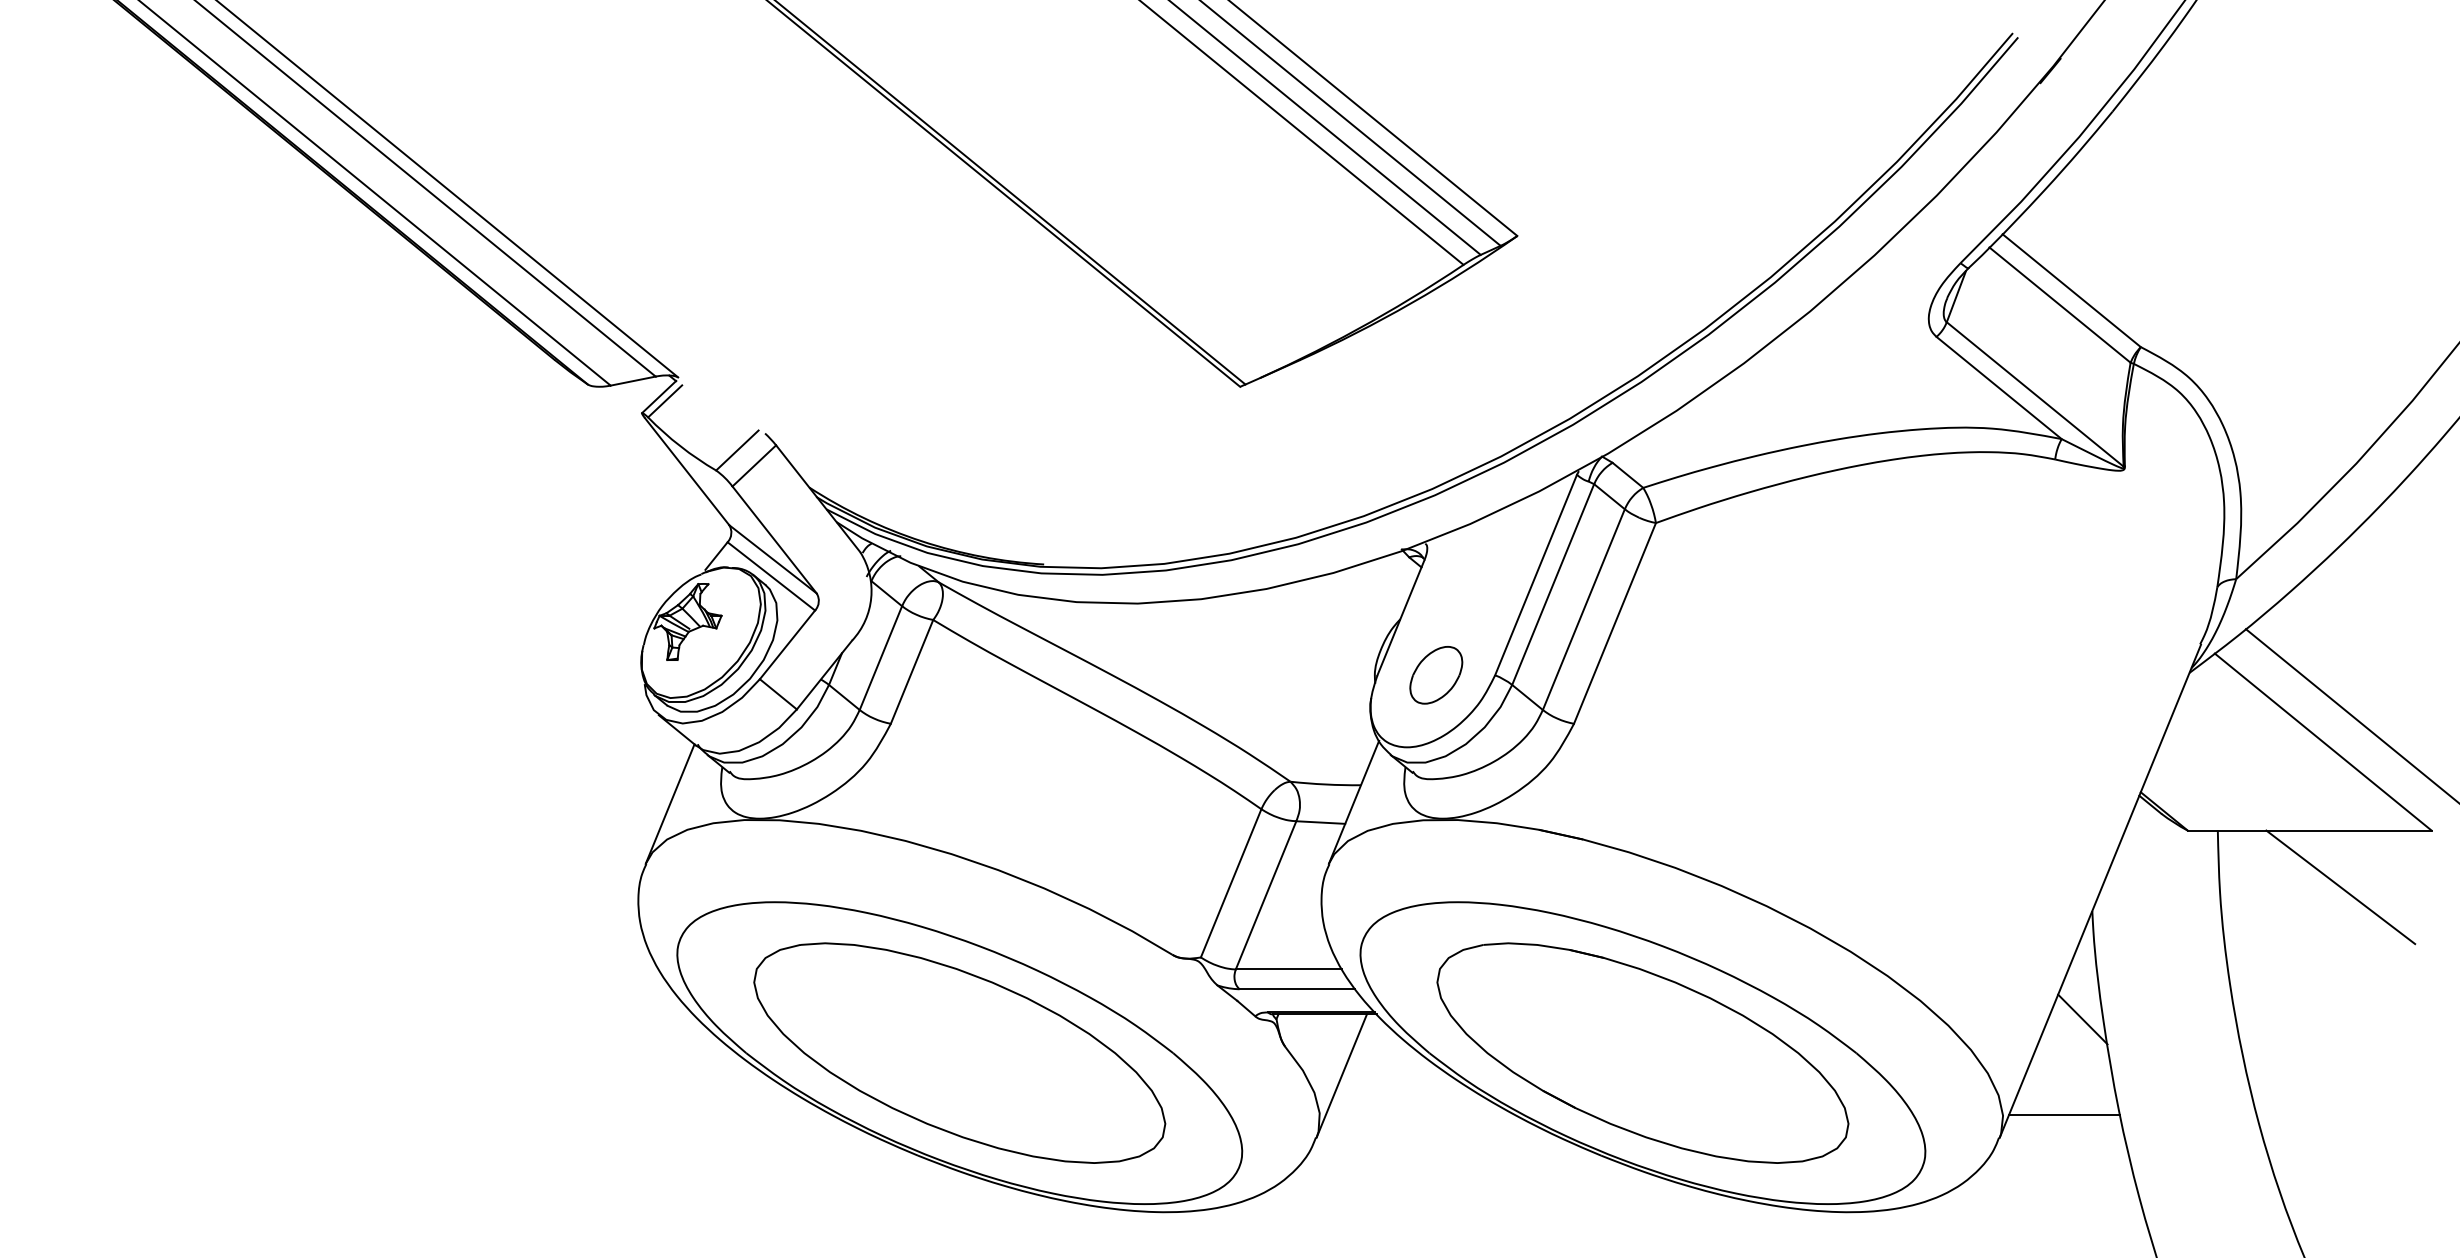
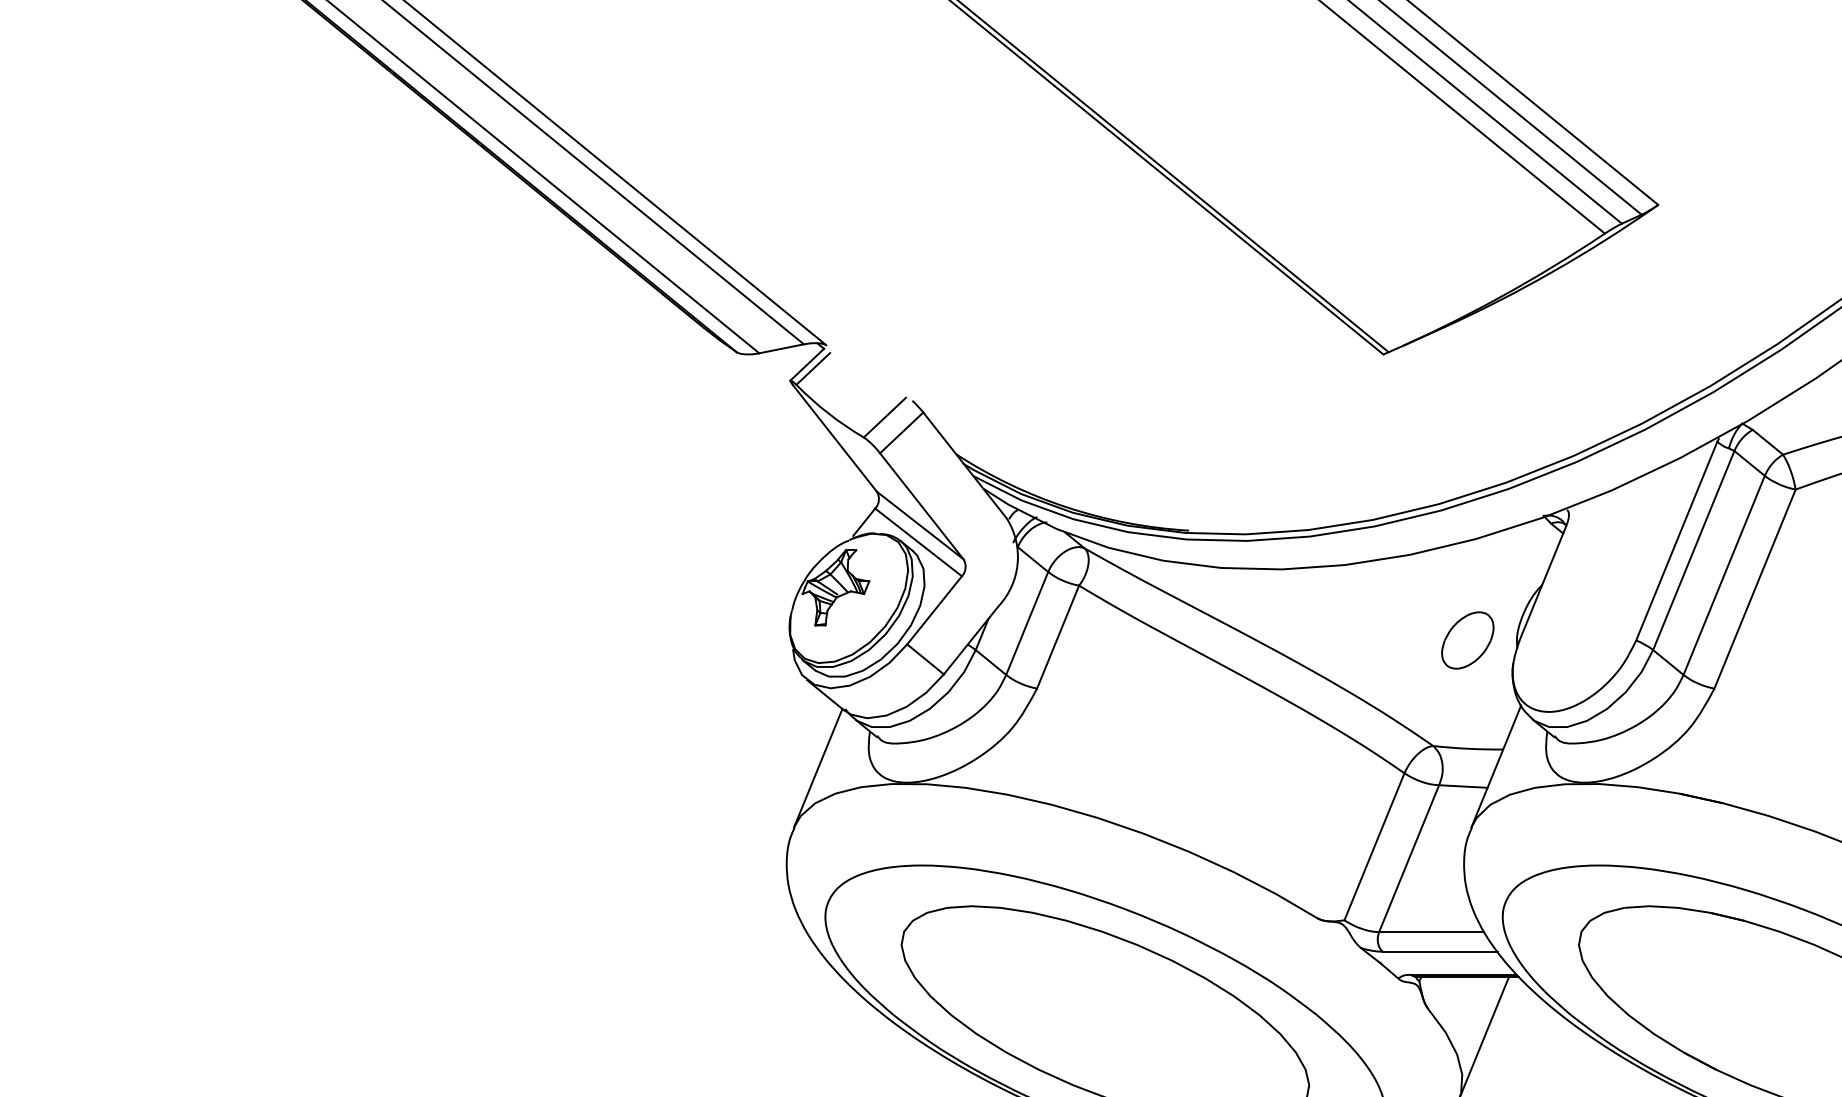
part: (1436, 675) -> (1468, 640), moved

